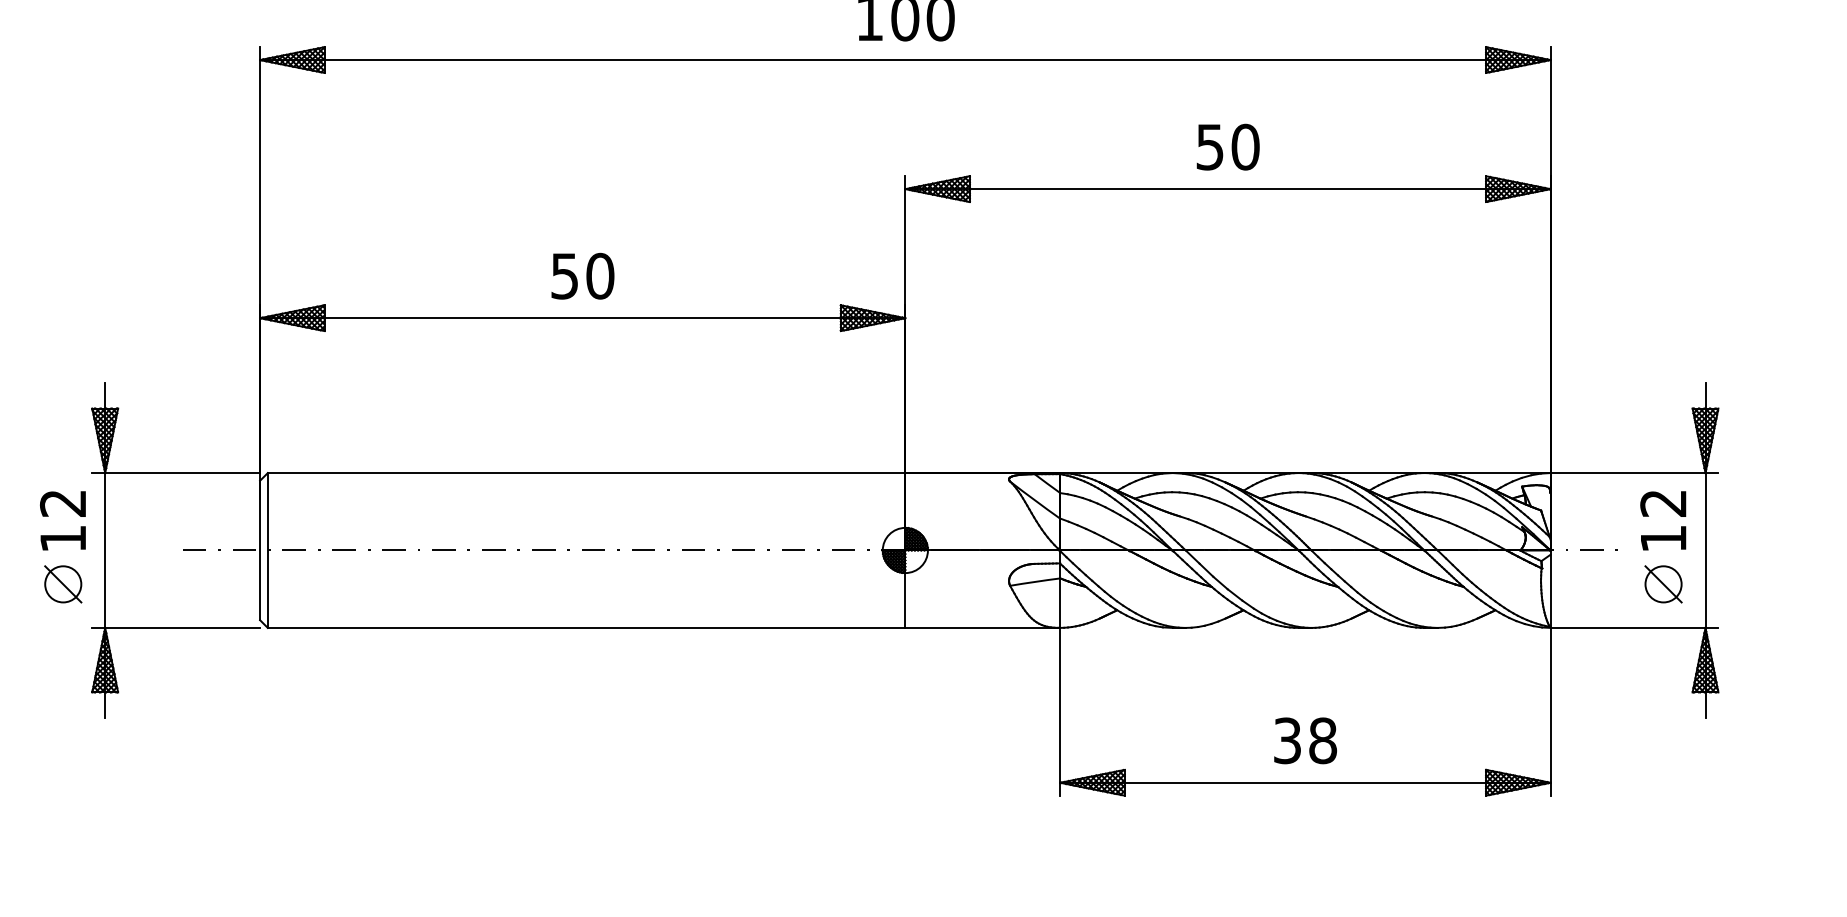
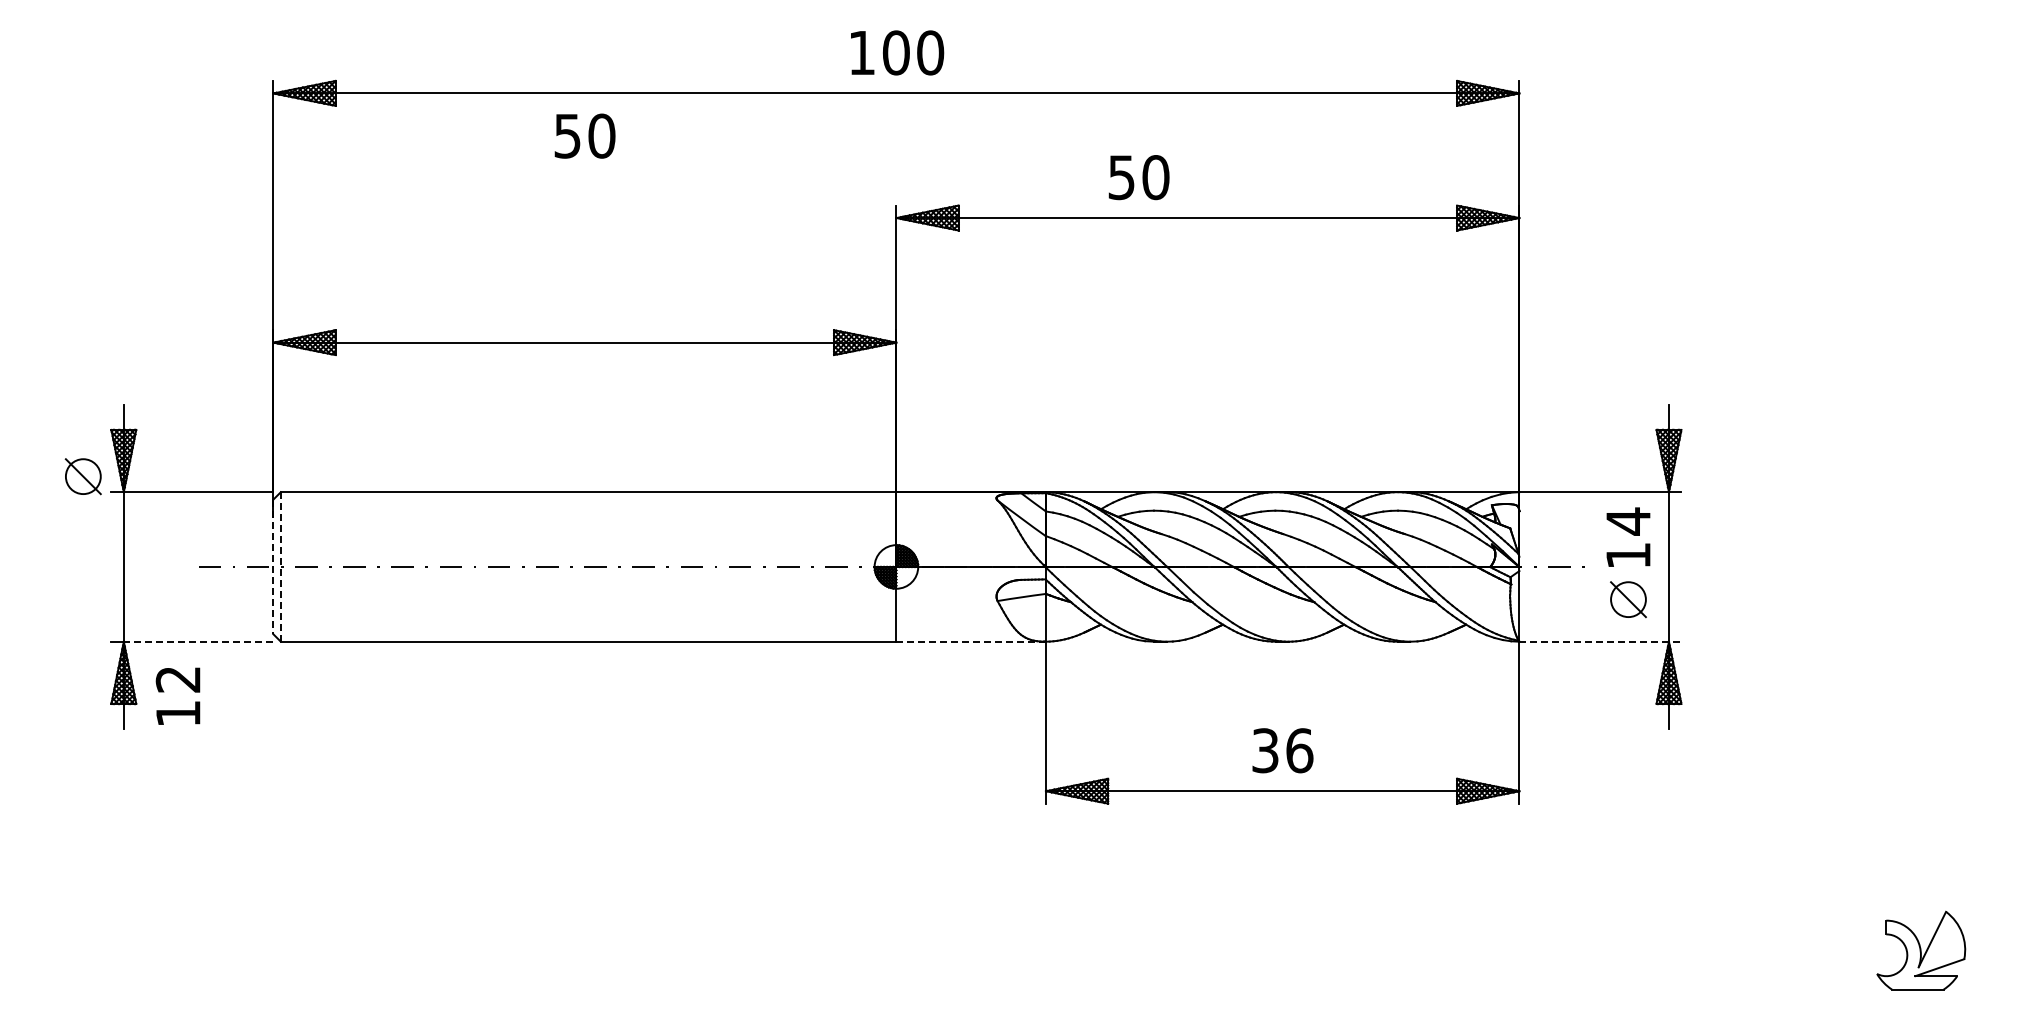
text: (1227, 147) -> (1138, 177), moved
text: (582, 275) -> (584, 135), moved
text: (1663, 503) -> (1628, 521), 12 -> 14
text: (62, 519) -> (177, 695), moved
line: (267, 550) -> (280, 566), solid -> dashed
line: (260, 551) -> (273, 567), solid -> dashed
part: (62, 584) -> (82, 476), moved
line: (182, 627) -> (198, 641), solid -> dashed
line: (983, 627) -> (971, 641), solid -> dashed
line: (1634, 627) -> (1600, 641), solid -> dashed
text: (1322, 740) -> (1299, 750), 38 -> 36

